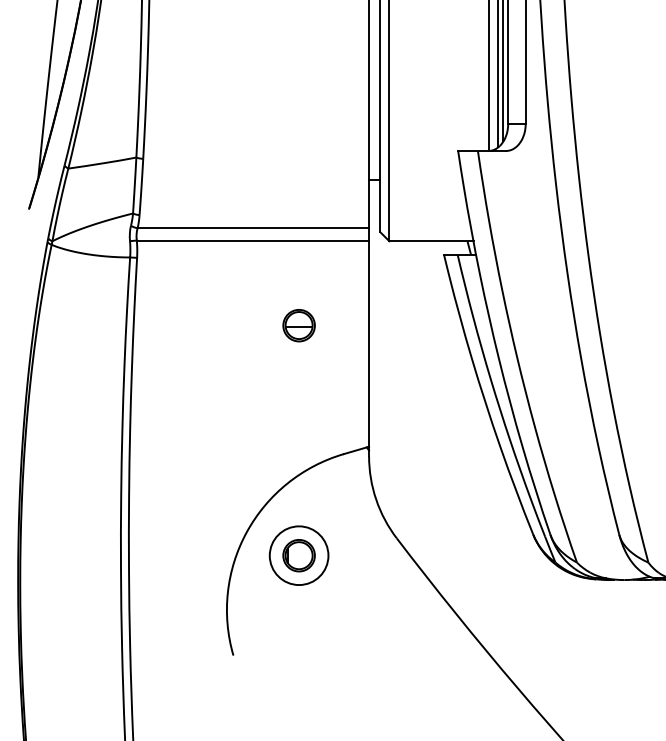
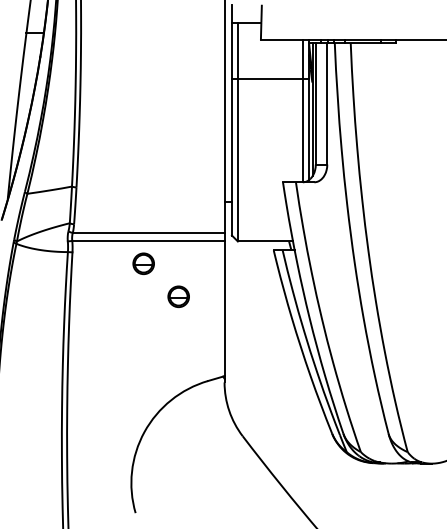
part: (245, 274) -> (143, 263), added
part: (298, 555) -> (178, 447), removed

